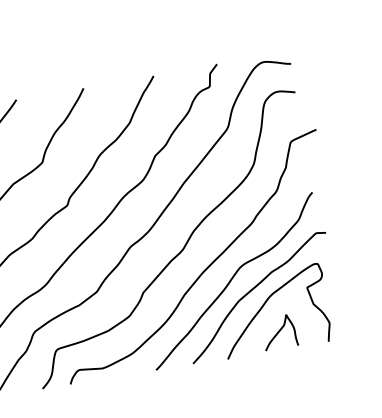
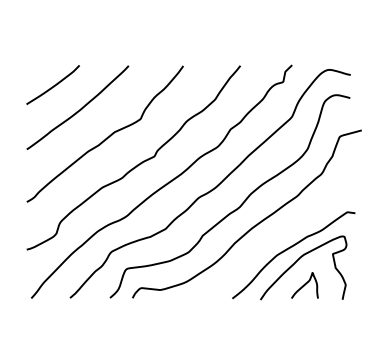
curve: (233, 279) -> (275, 237), removed

